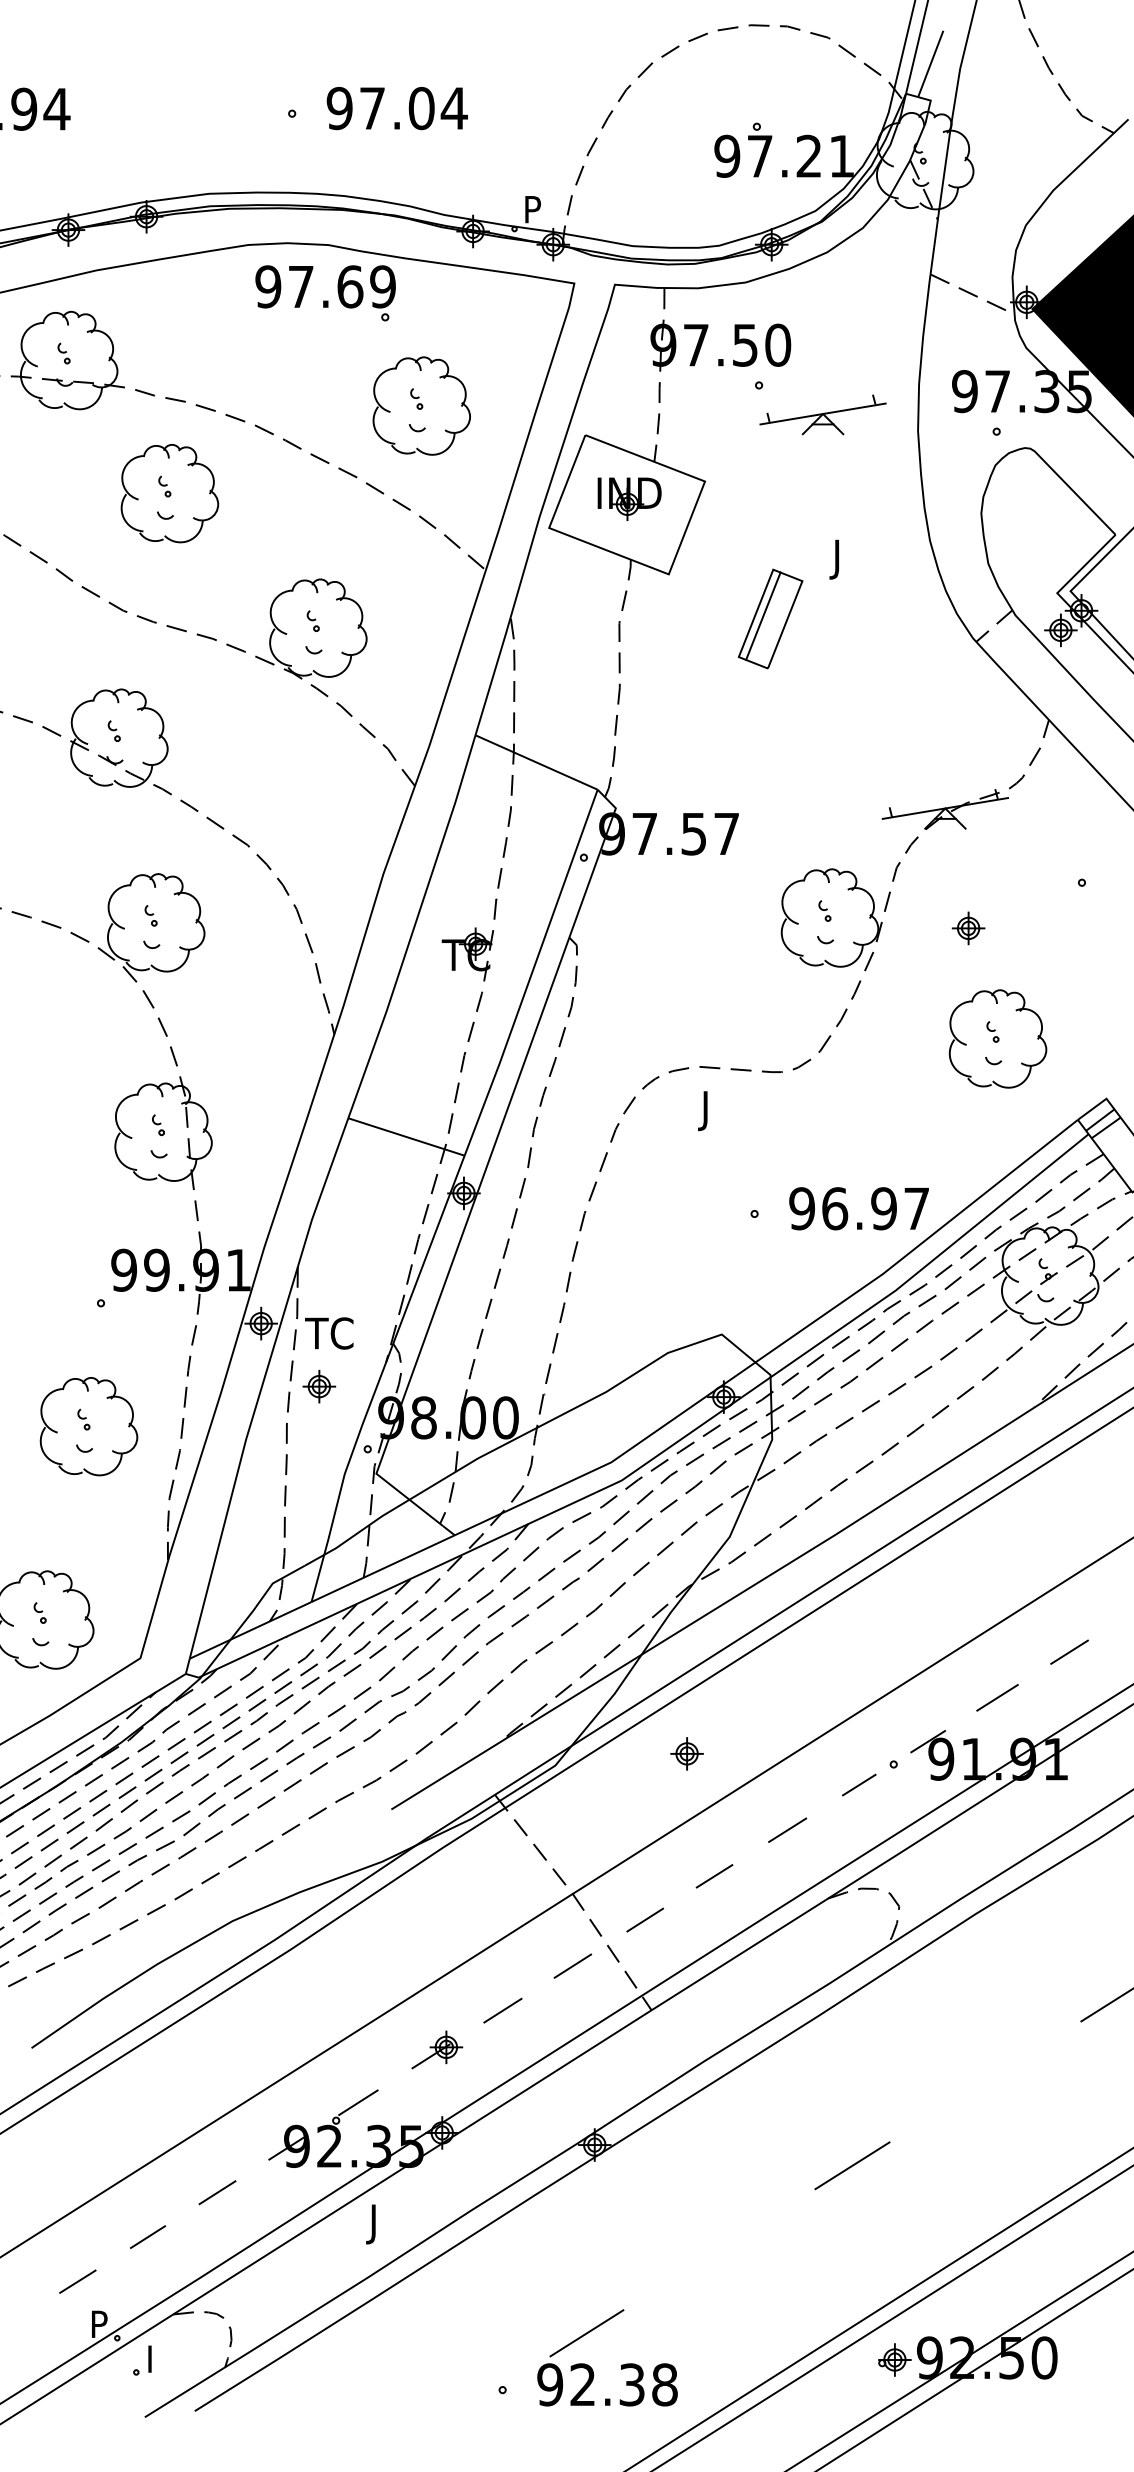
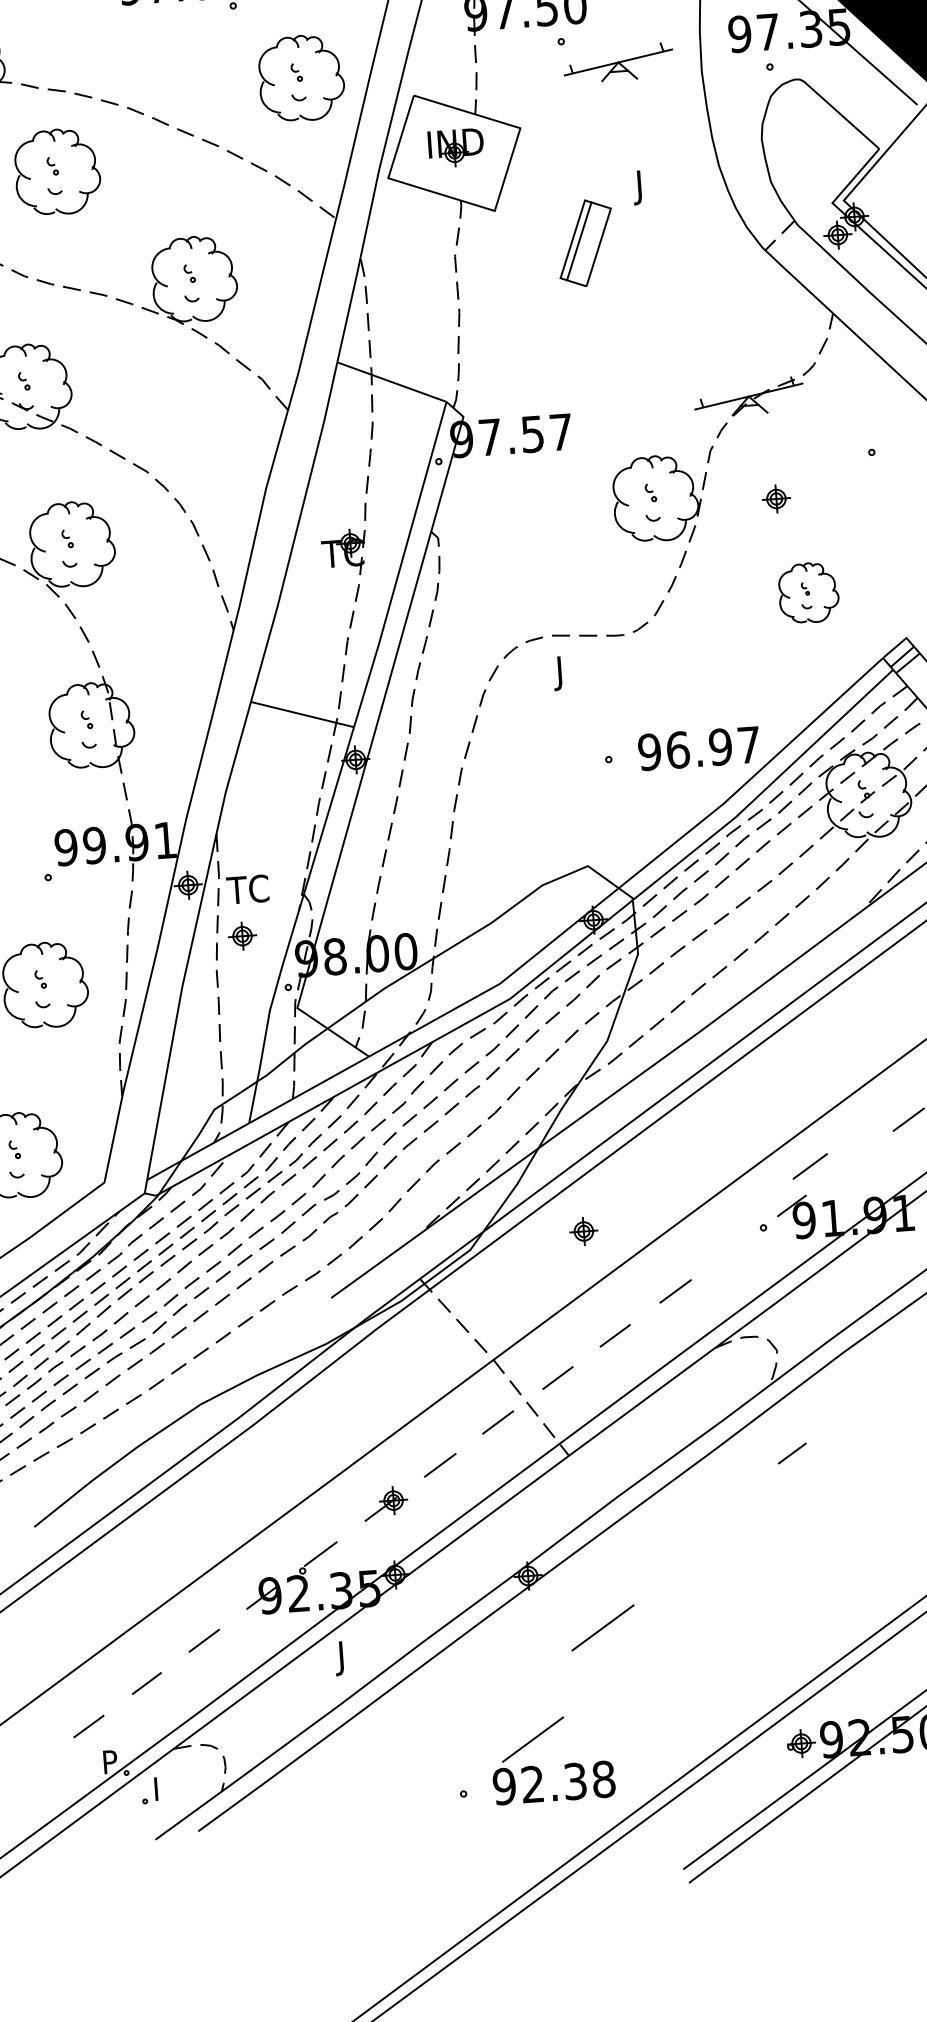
part: (421, 405) -> (301, 77), moved
part: (997, 1038) -> (808, 592), size x0.7
line: (997, 1697) -> (810, 1166), moved
line: (859, 1784) -> (792, 1453), moved
line: (852, 2165) -> (603, 1627), moved

